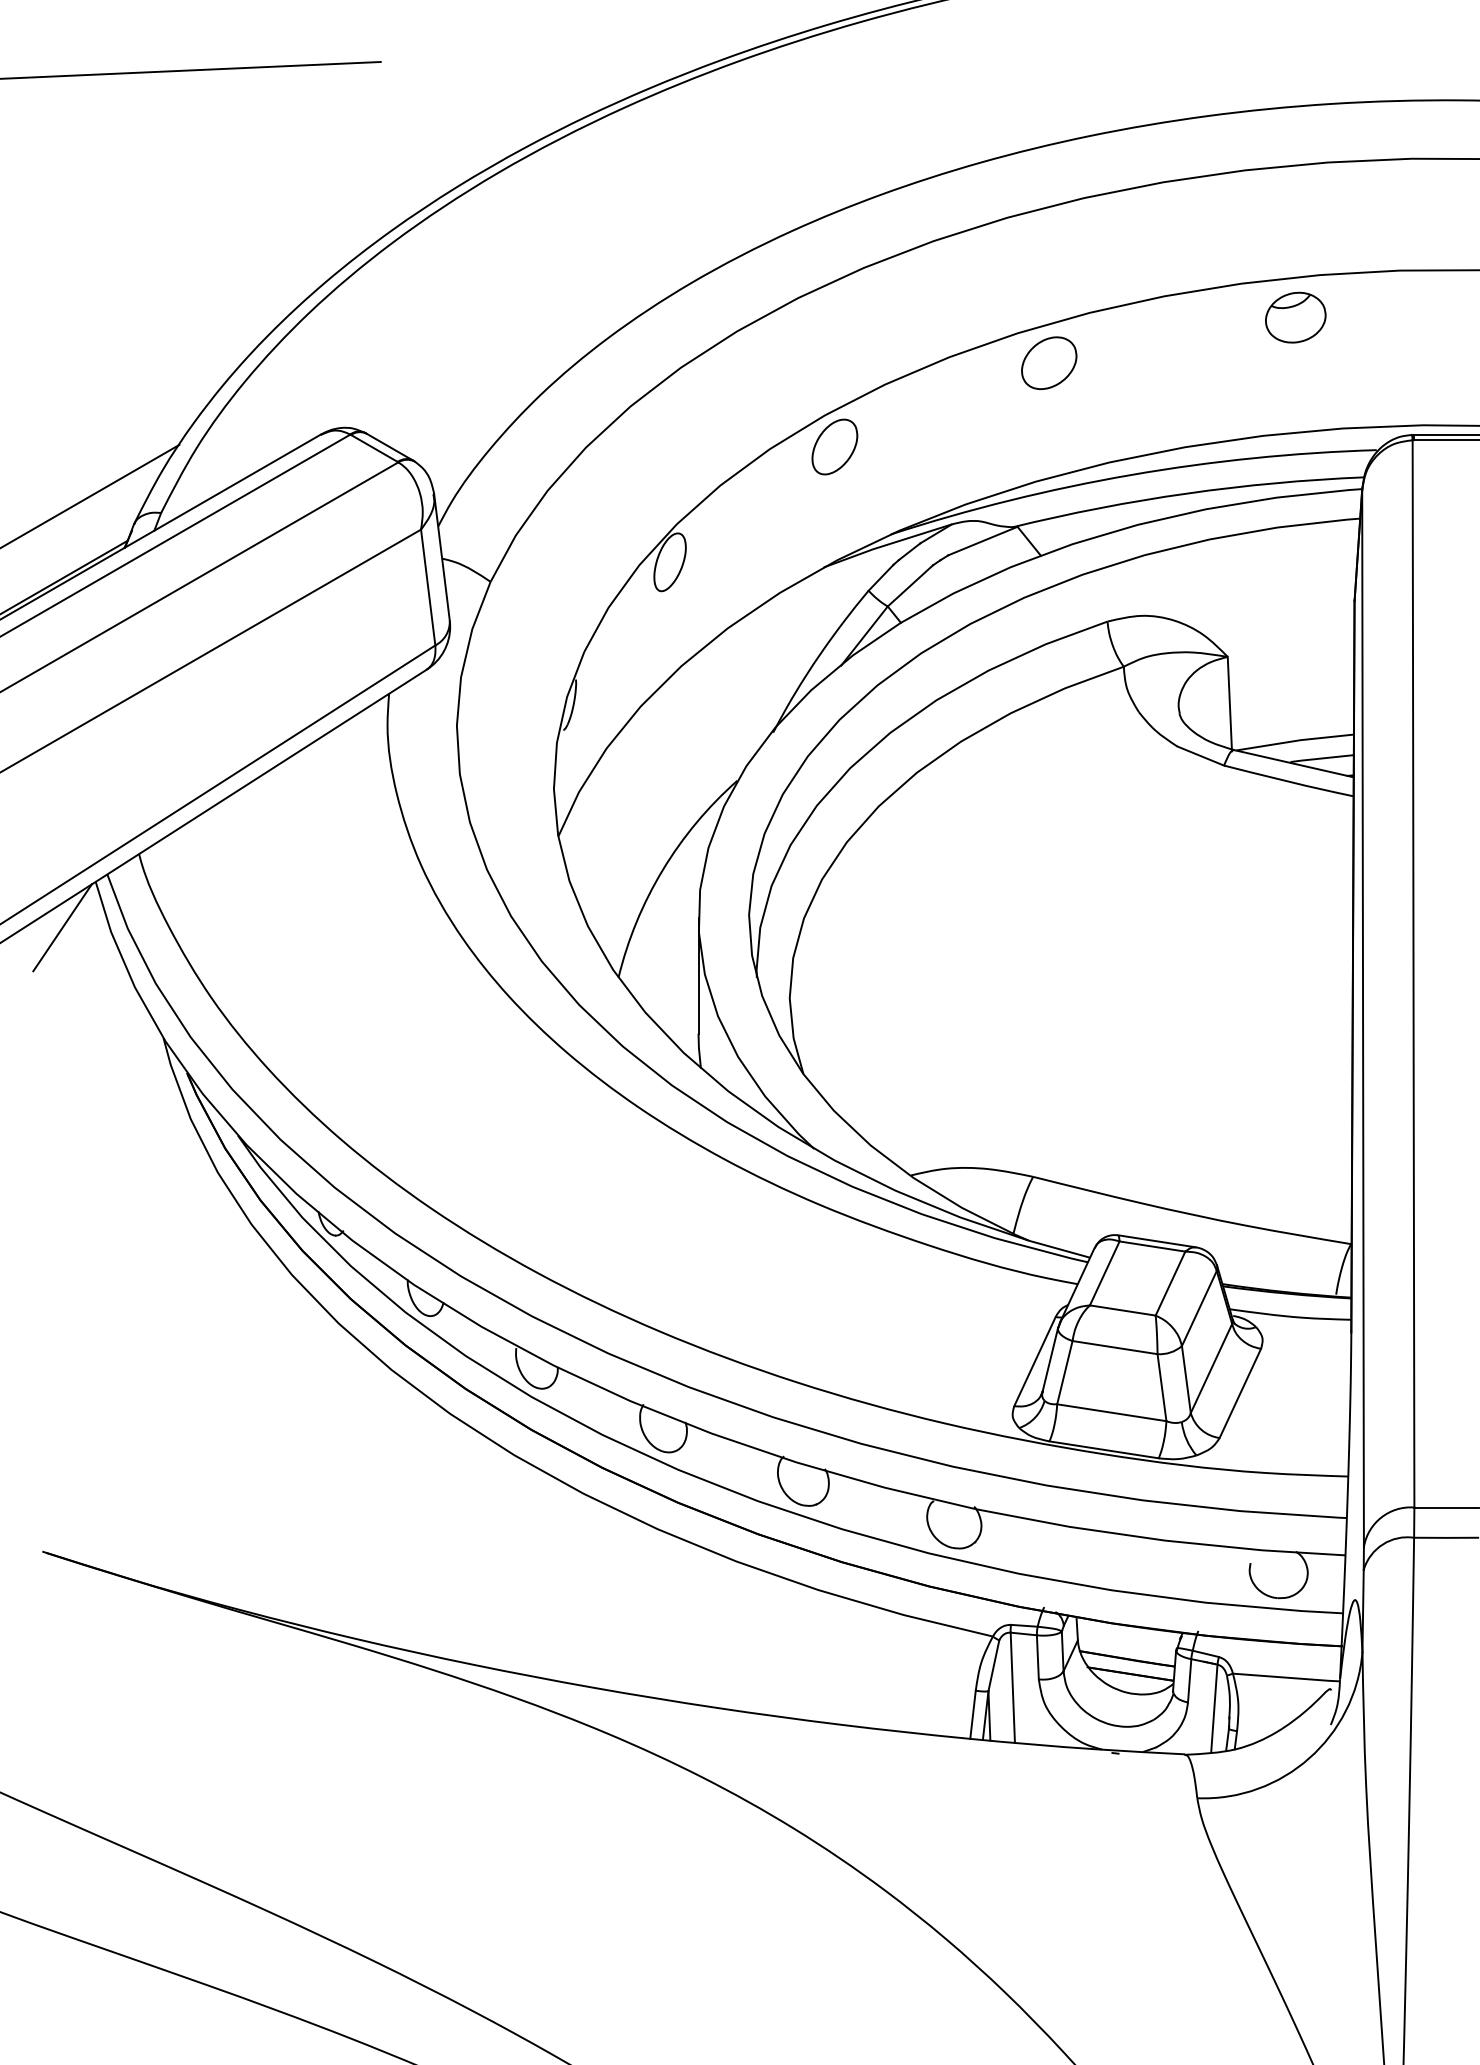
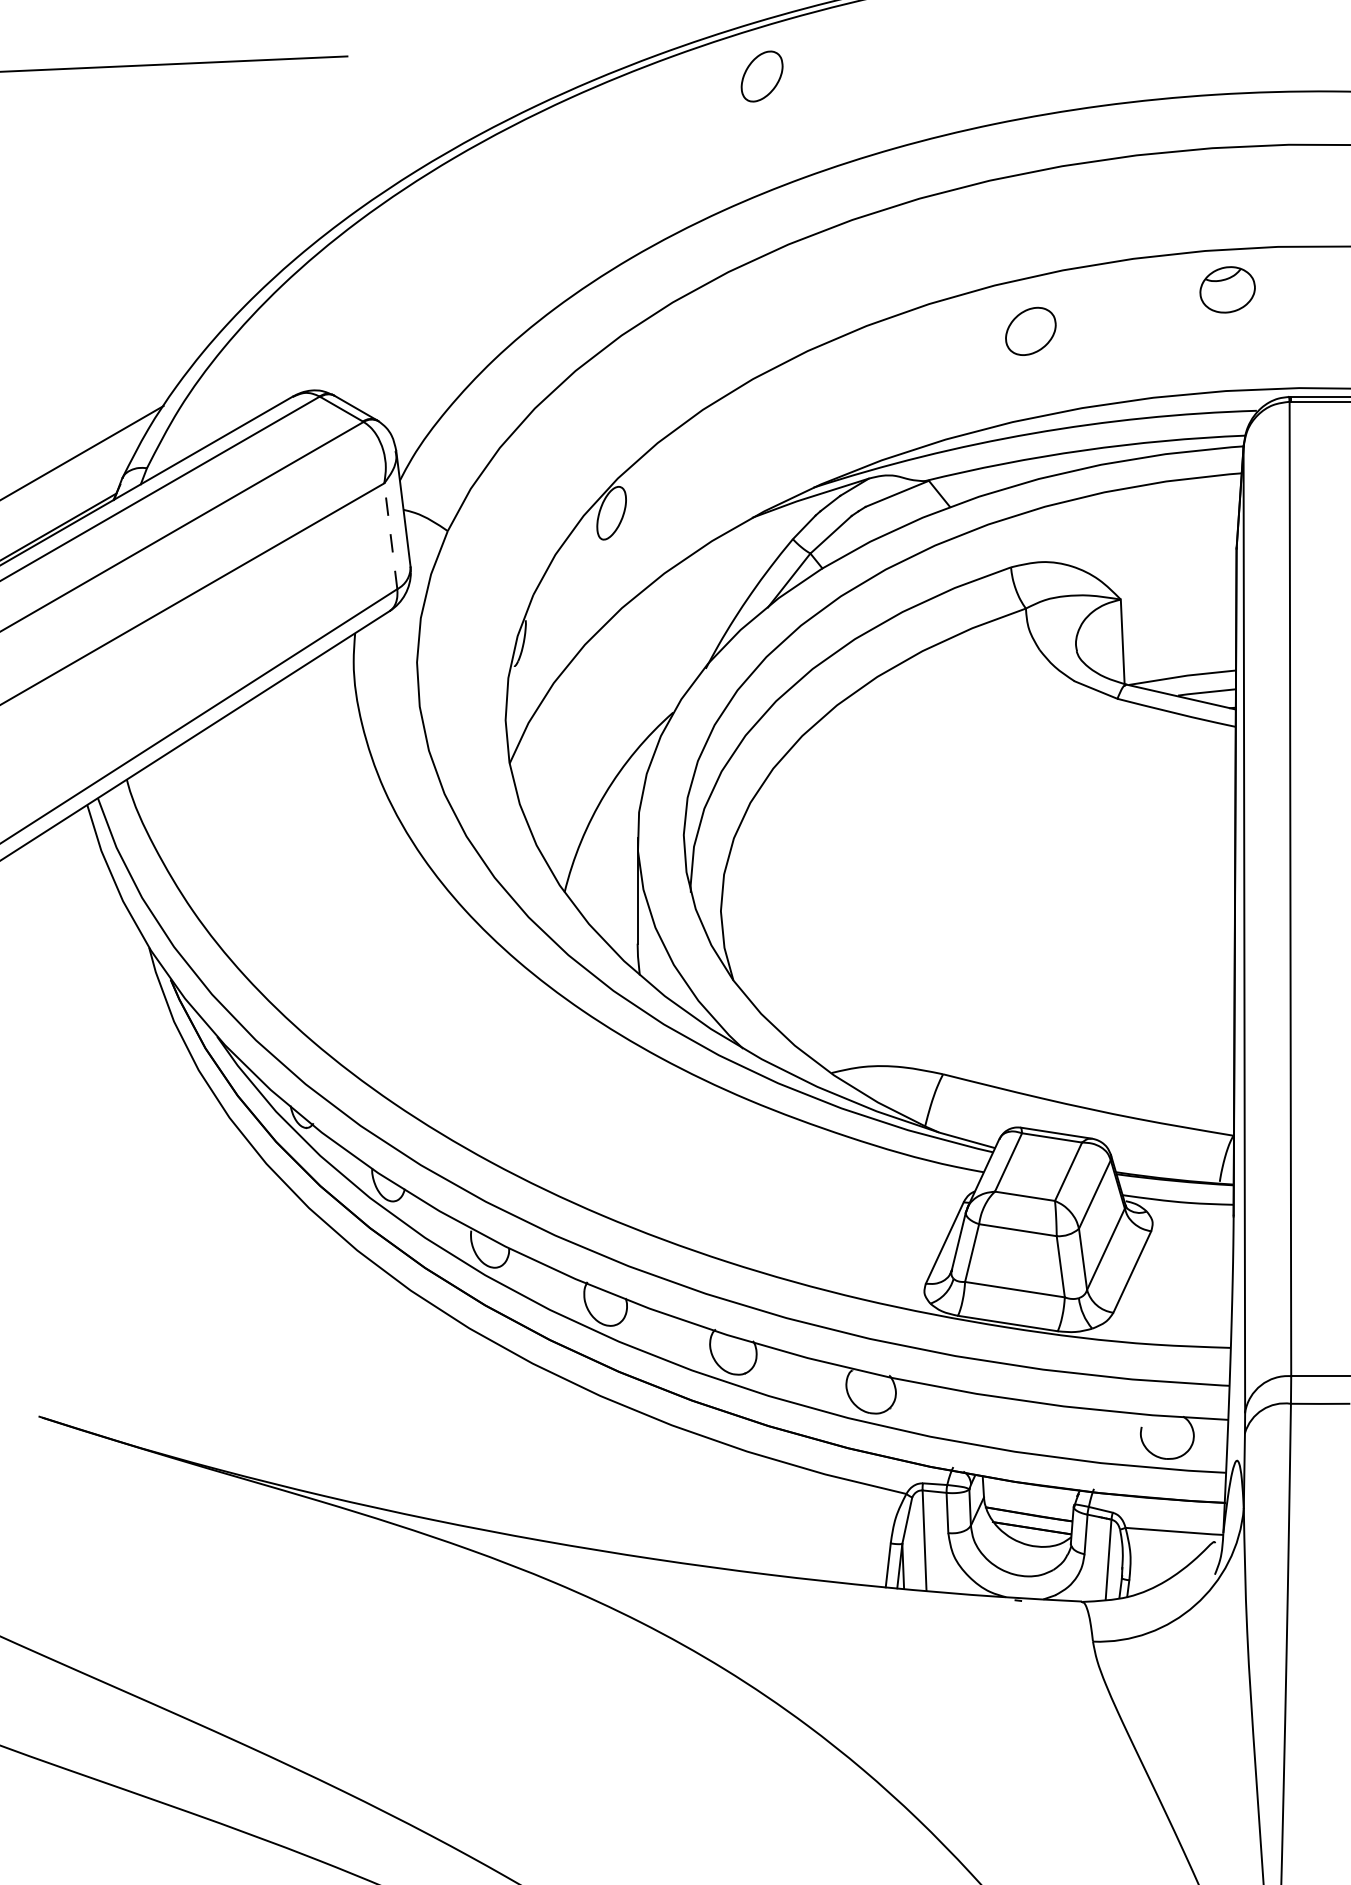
part: (1295, 317) -> (1227, 289), moved
part: (1049, 362) -> (1031, 330), moved
part: (834, 446) -> (761, 76), moved
line: (428, 587) -> (391, 536), solid -> dashed
line: (62, 927) -> (56, 846), removed

